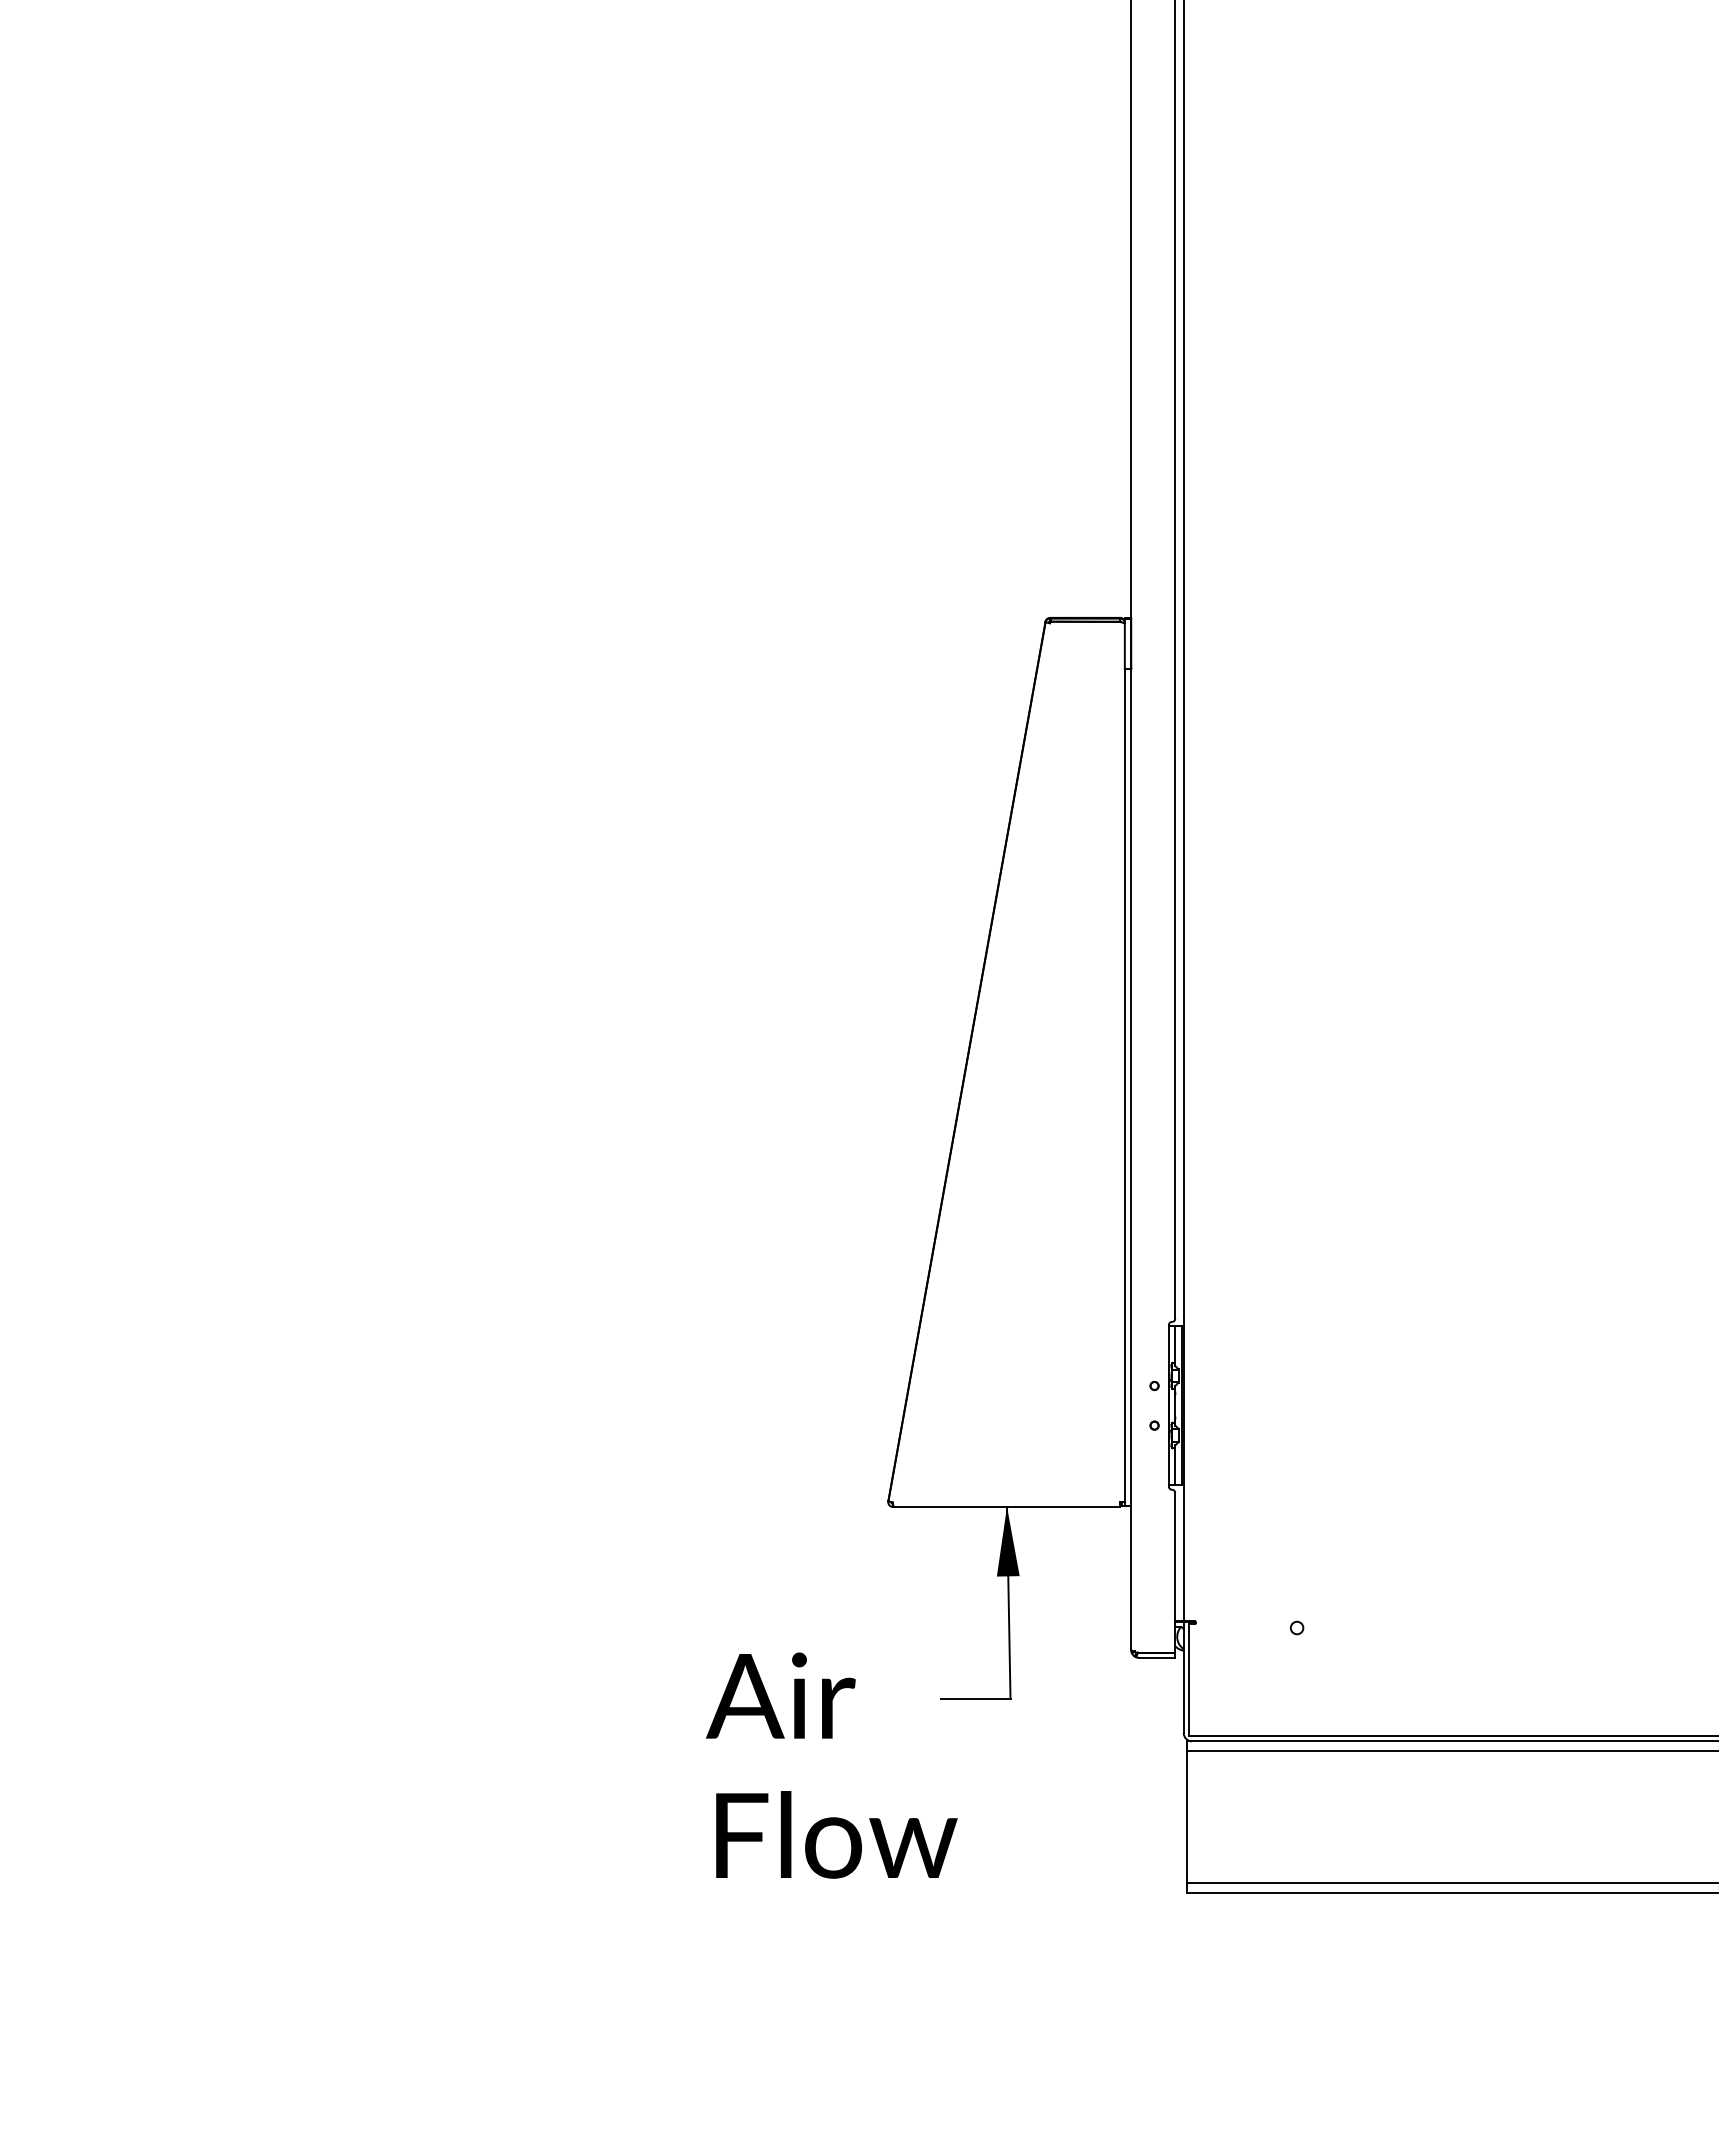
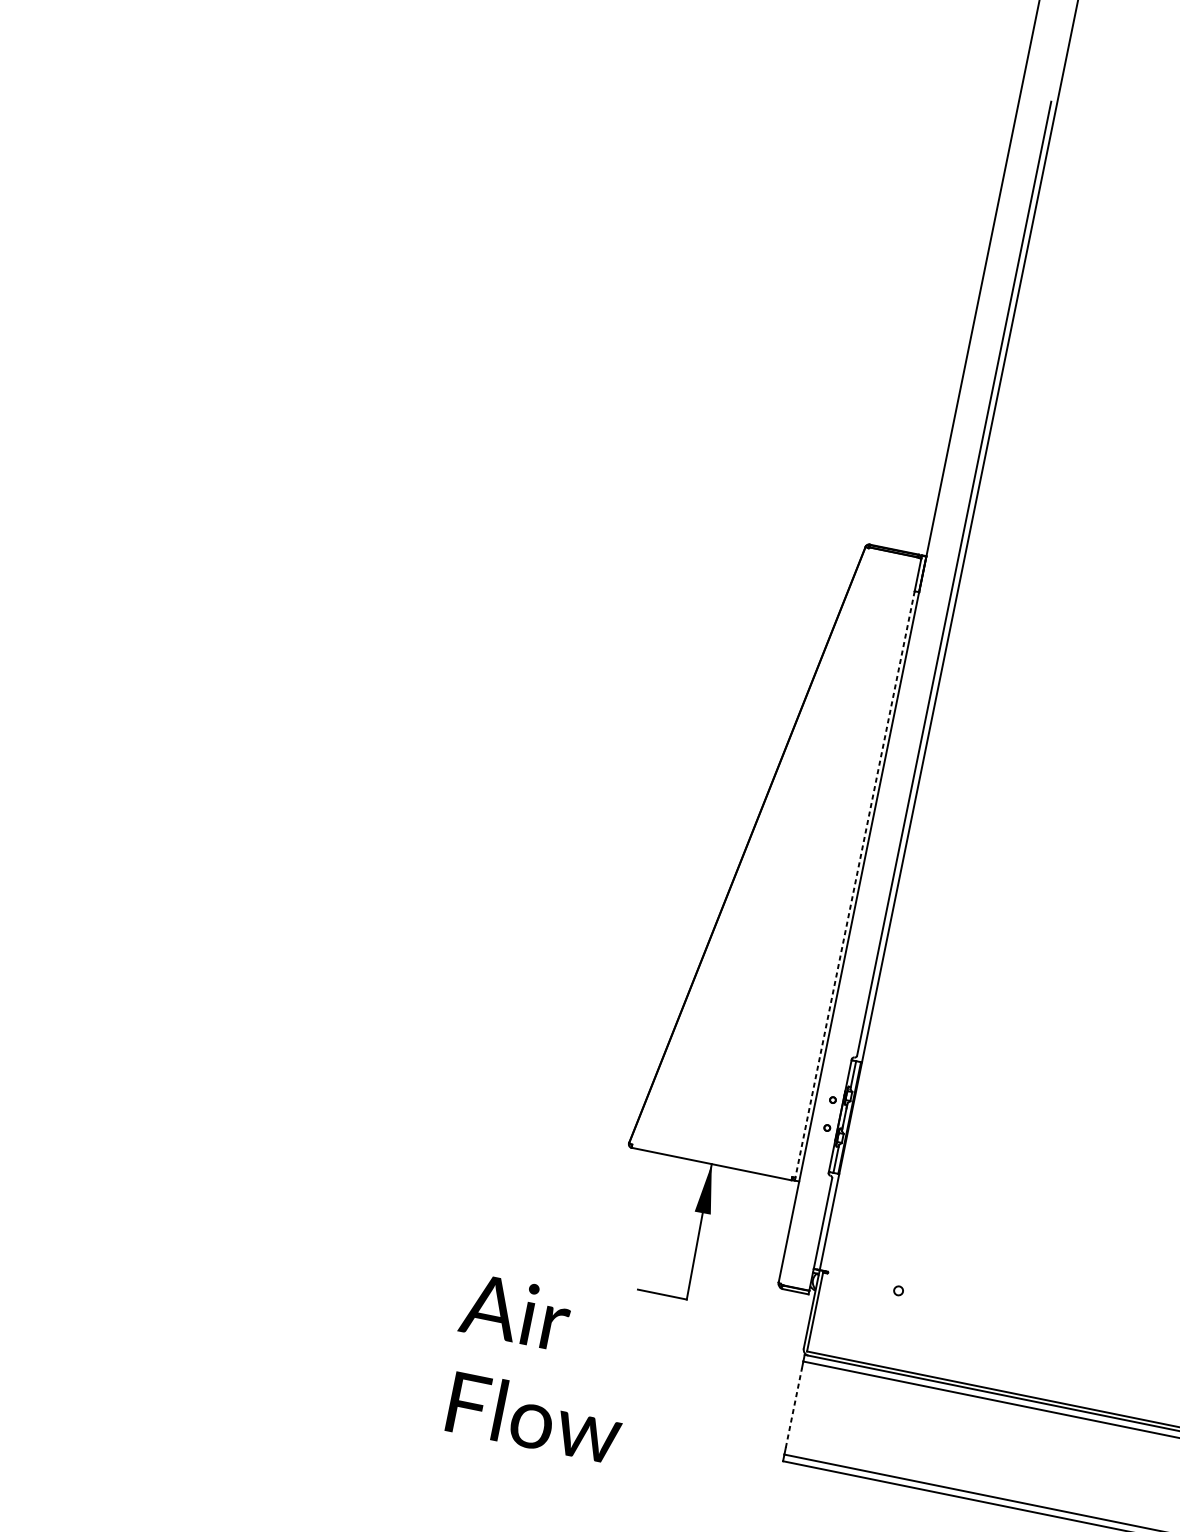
line: (1124, 1087) -> (854, 885), solid -> dashed
text: (831, 1765) -> (541, 1368), moved
line: (1186, 1816) -> (793, 1407), solid -> dashed

